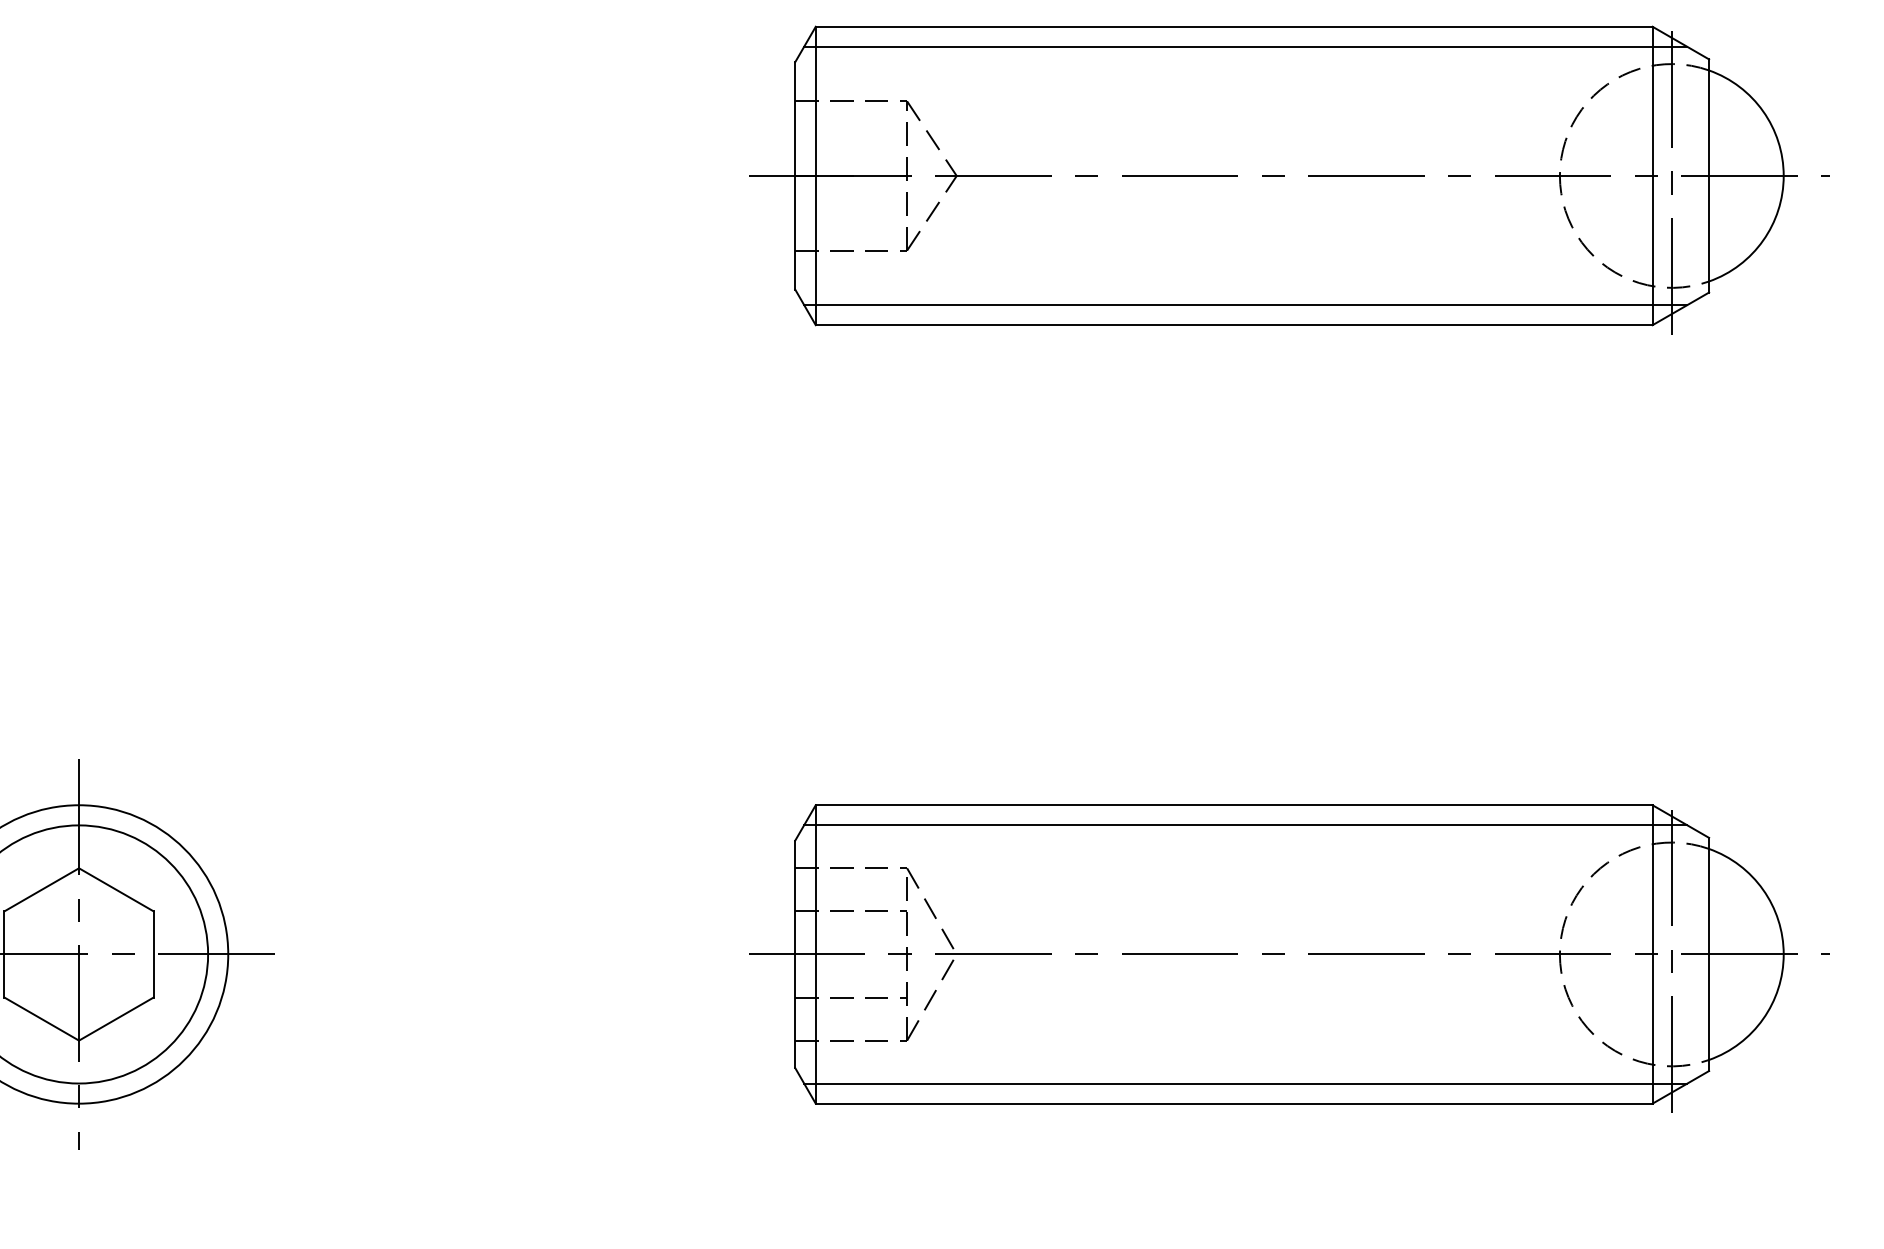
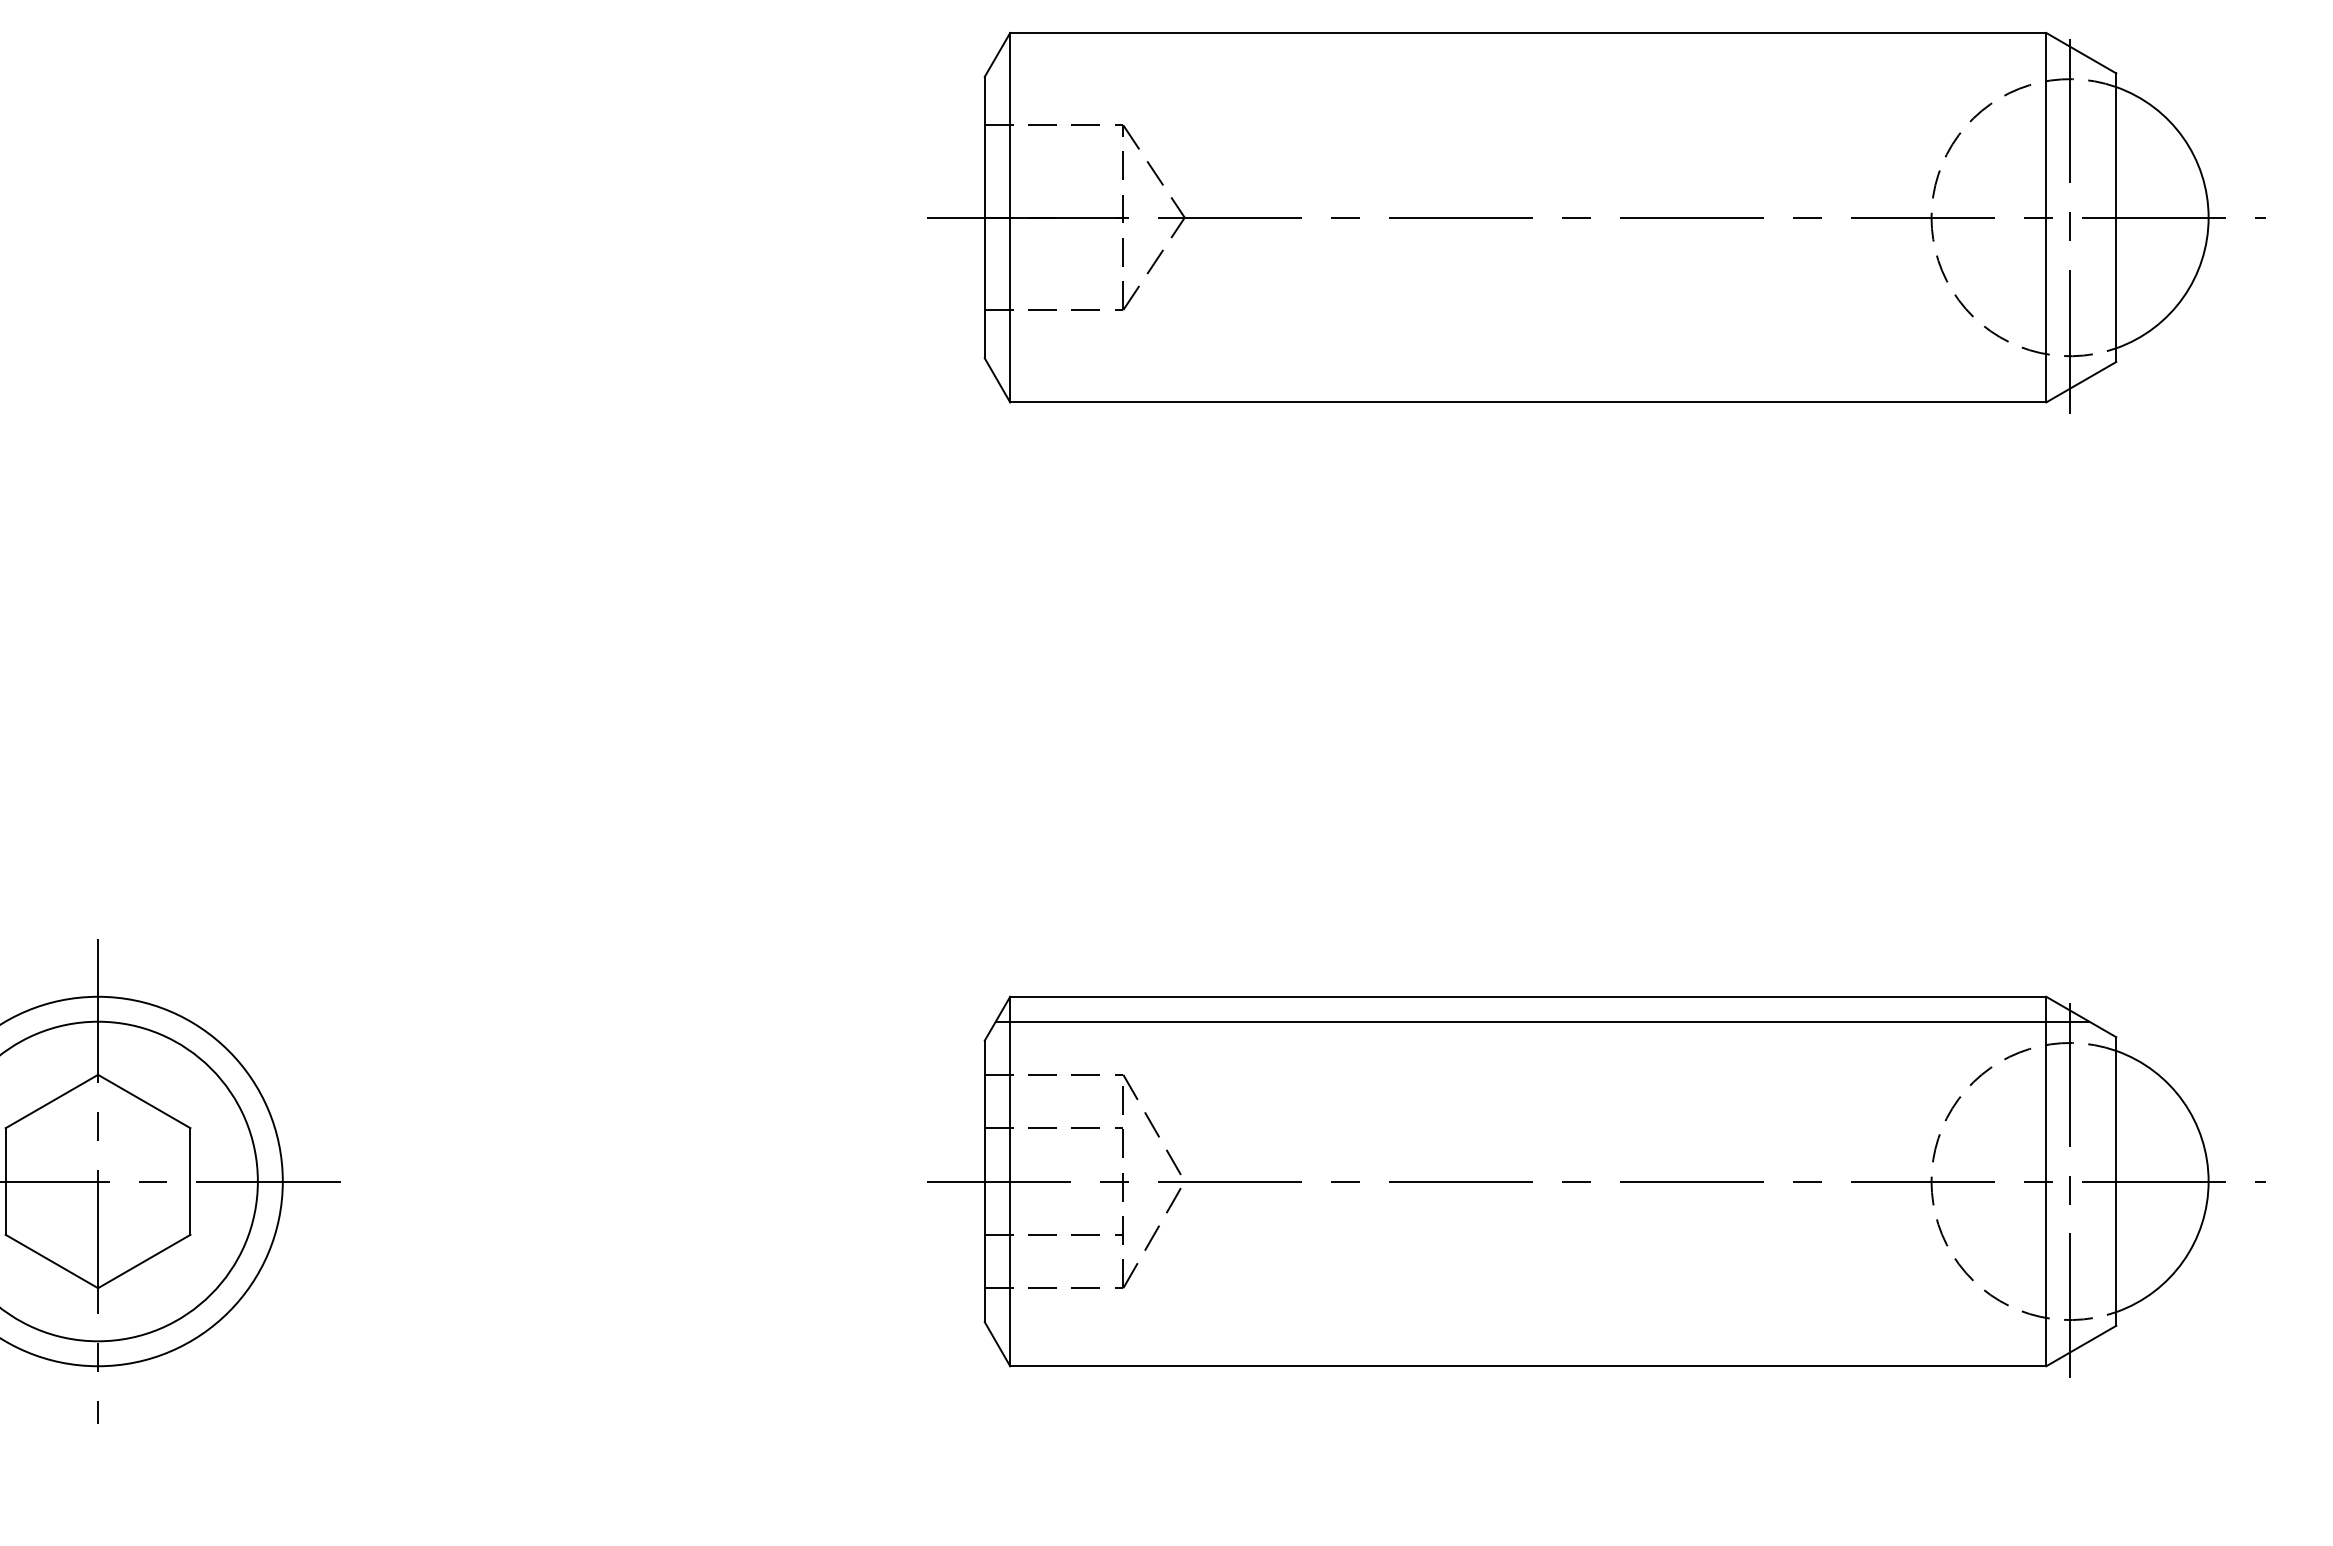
line: (1245, 46) -> (1542, 57), removed
line: (1245, 305) -> (1542, 377), removed
line: (1245, 1083) -> (1542, 1341), removed

